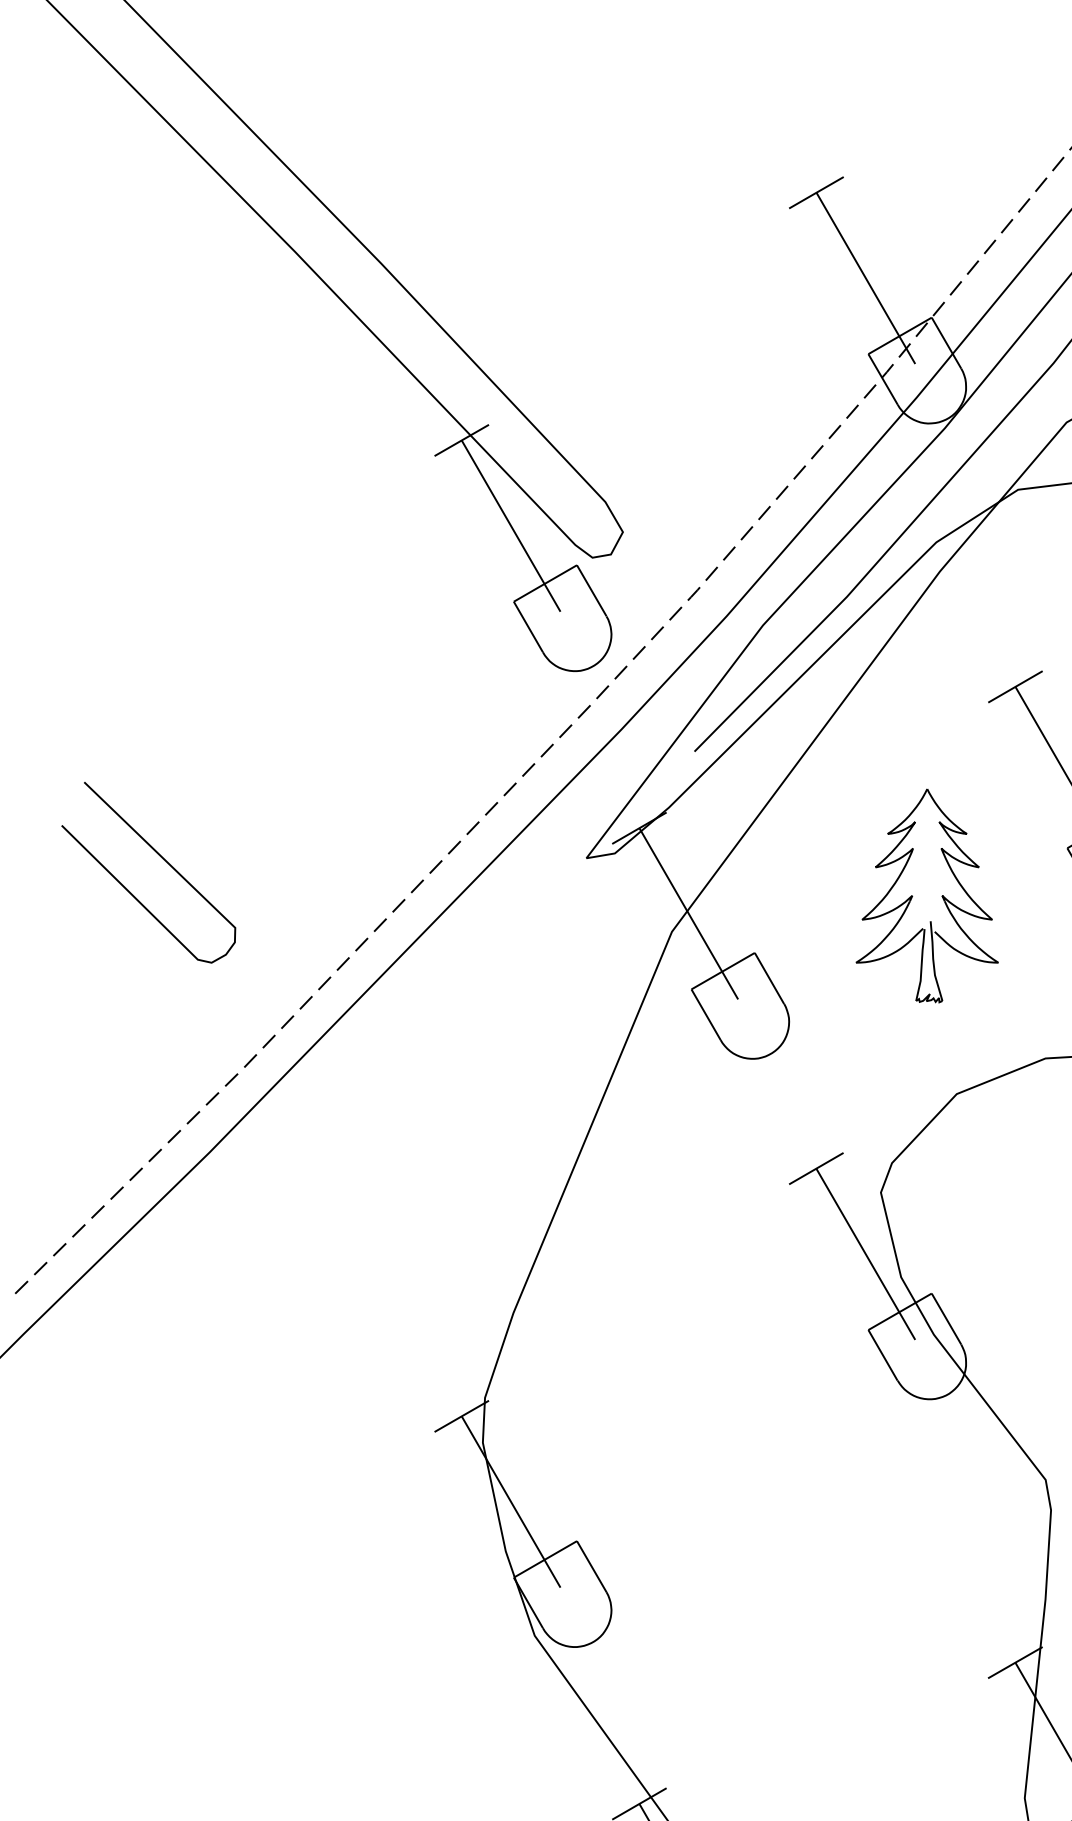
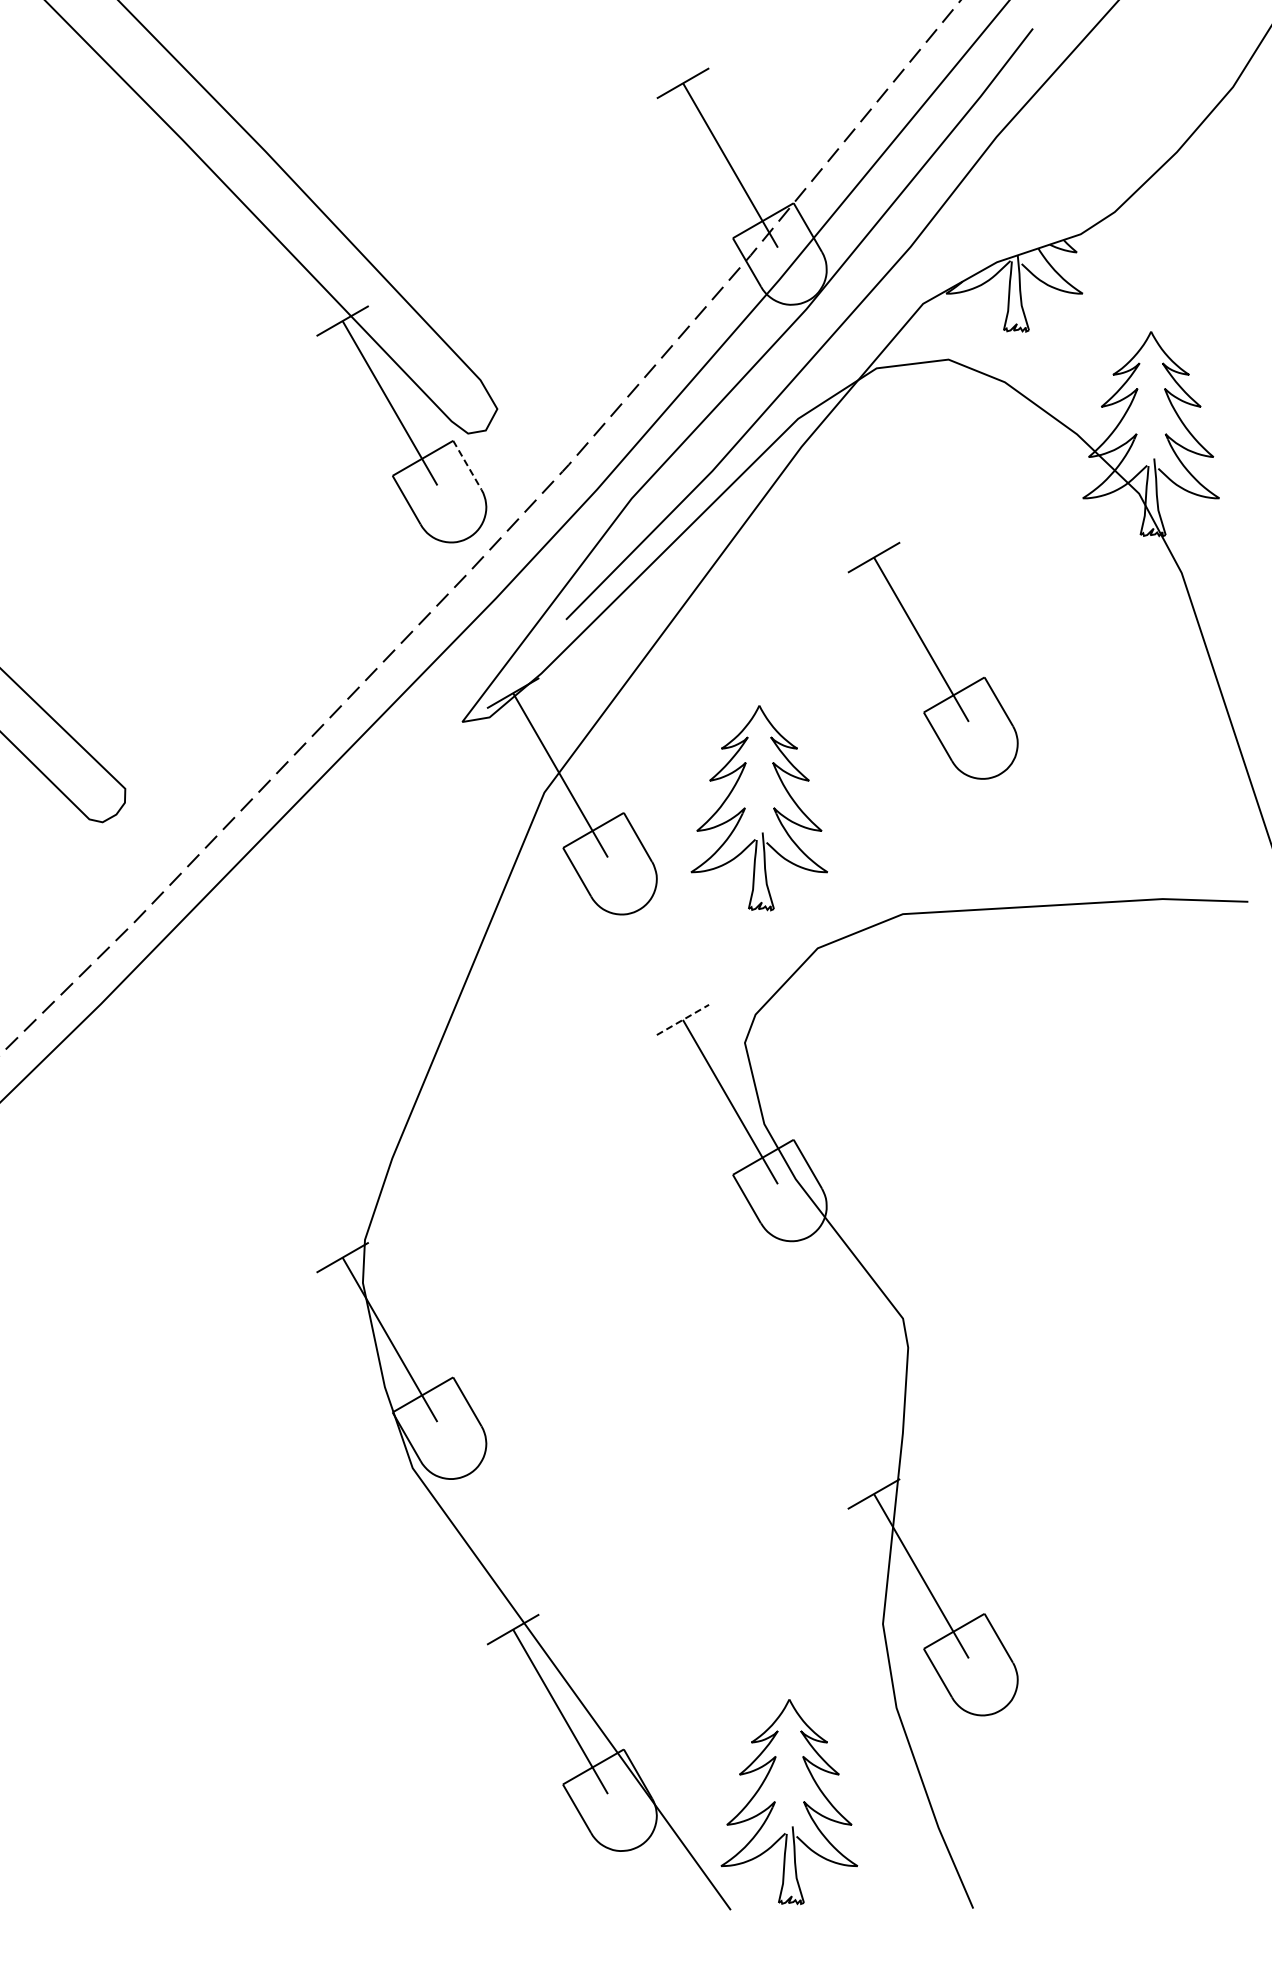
line: (591, 590) -> (467, 465), solid -> dashed
part: (912, 896) -> (745, 808), moved
line: (816, 1168) -> (683, 1019), solid -> dashed

